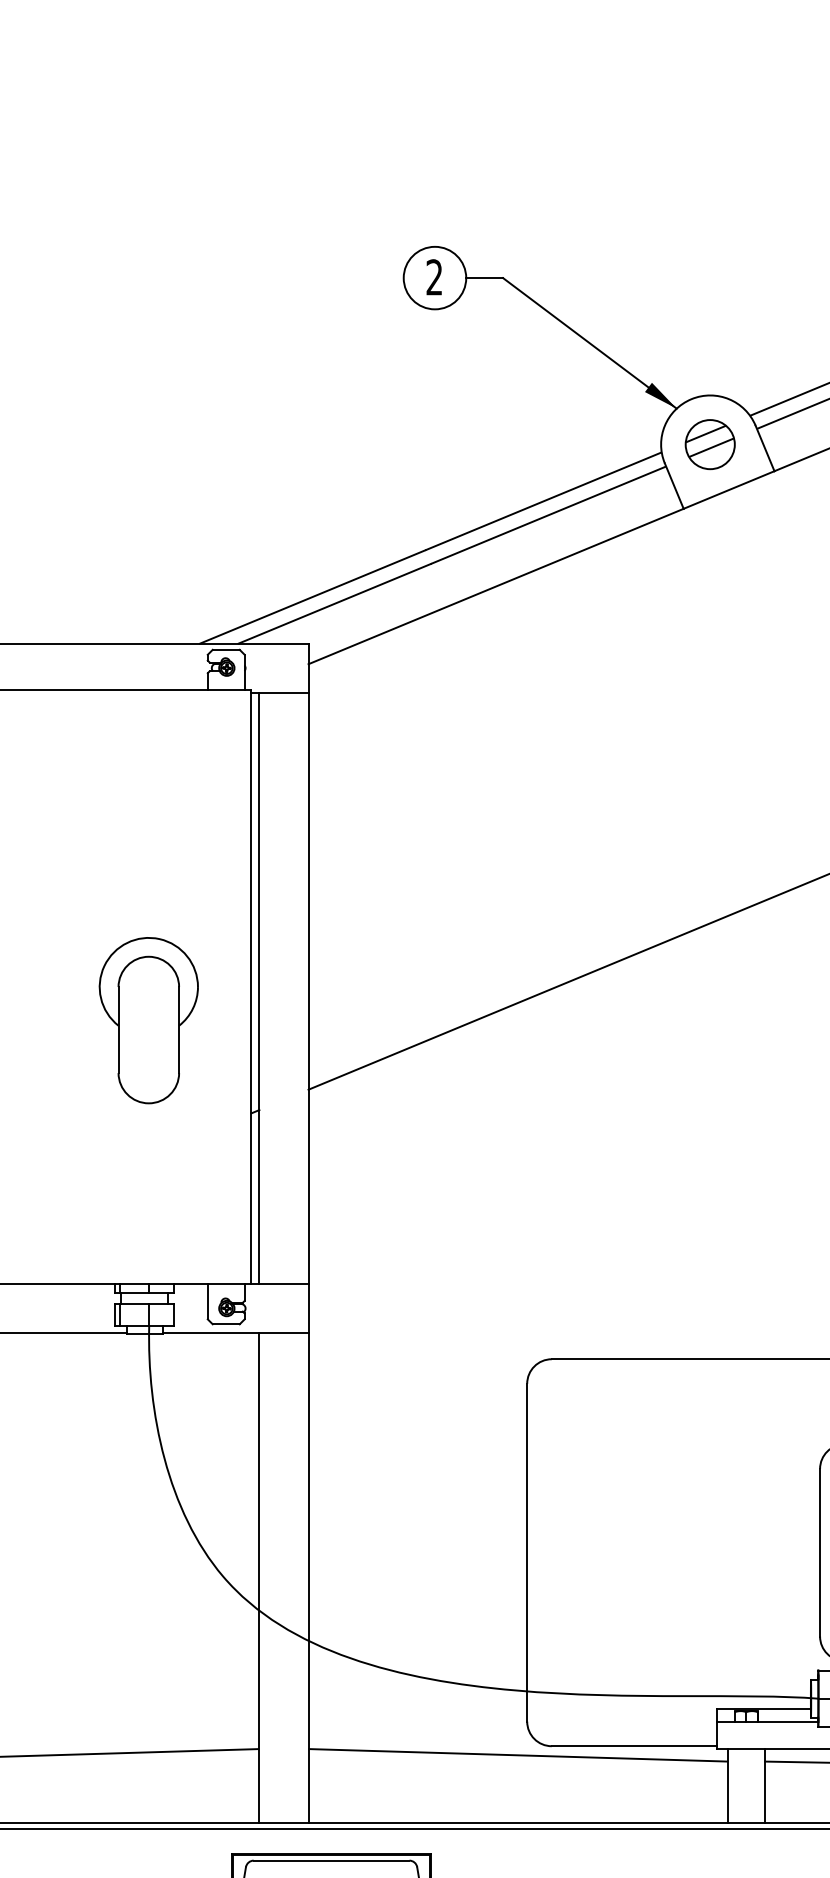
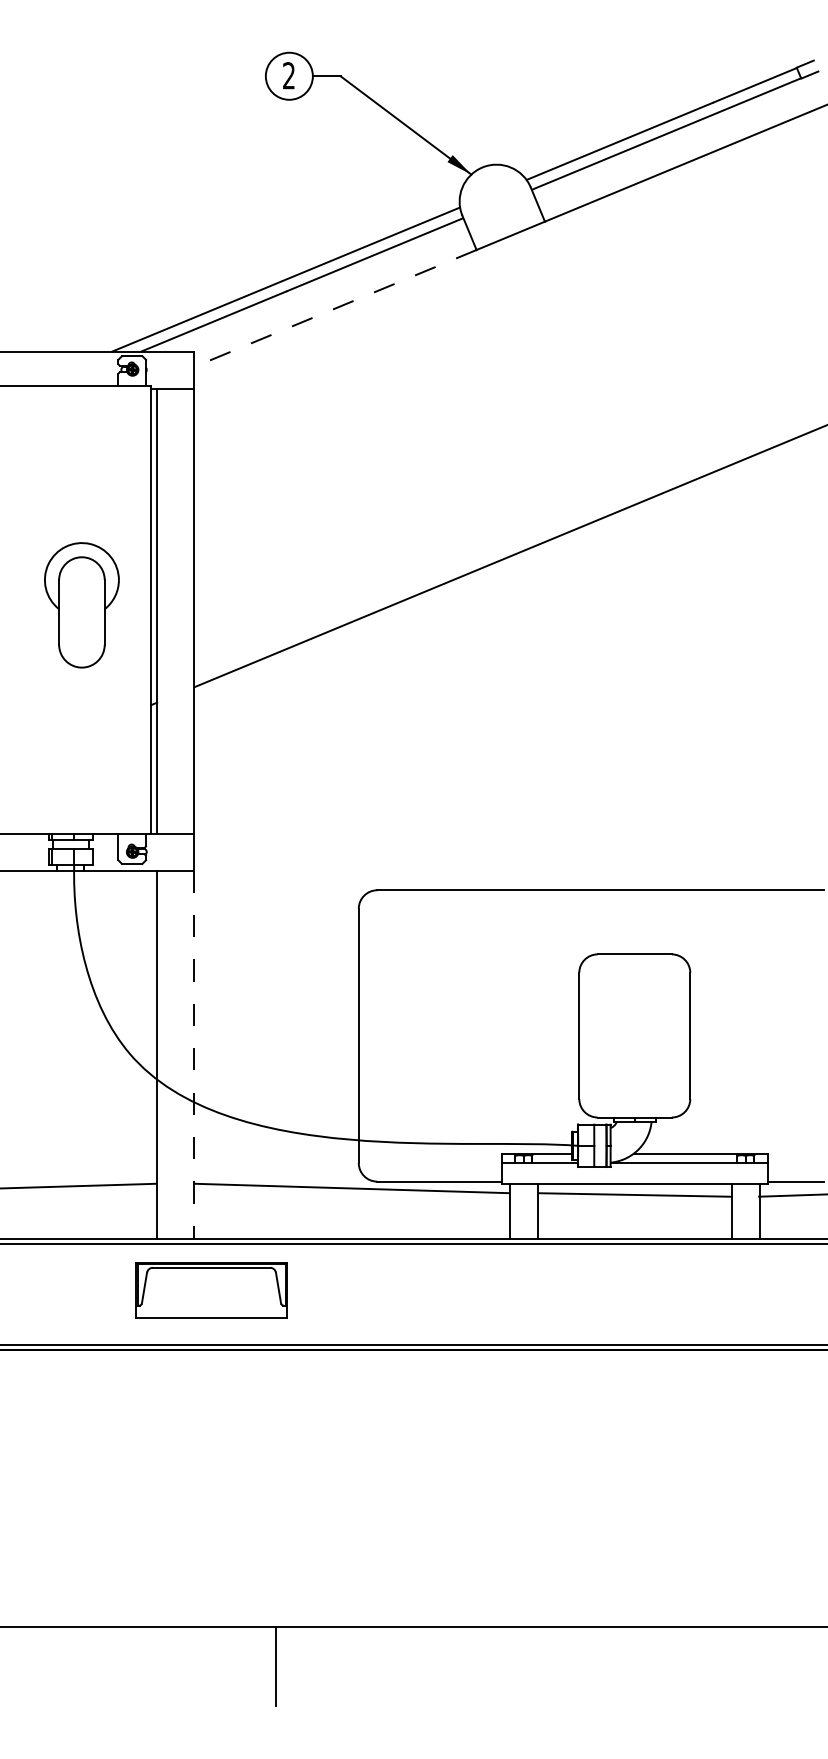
part: (710, 444) -> (496, 201), removed
line: (496, 586) -> (335, 308), solid -> dashed
part: (148, 1020) -> (81, 605), moved
line: (308, 1578) -> (194, 1055), solid -> dashed

